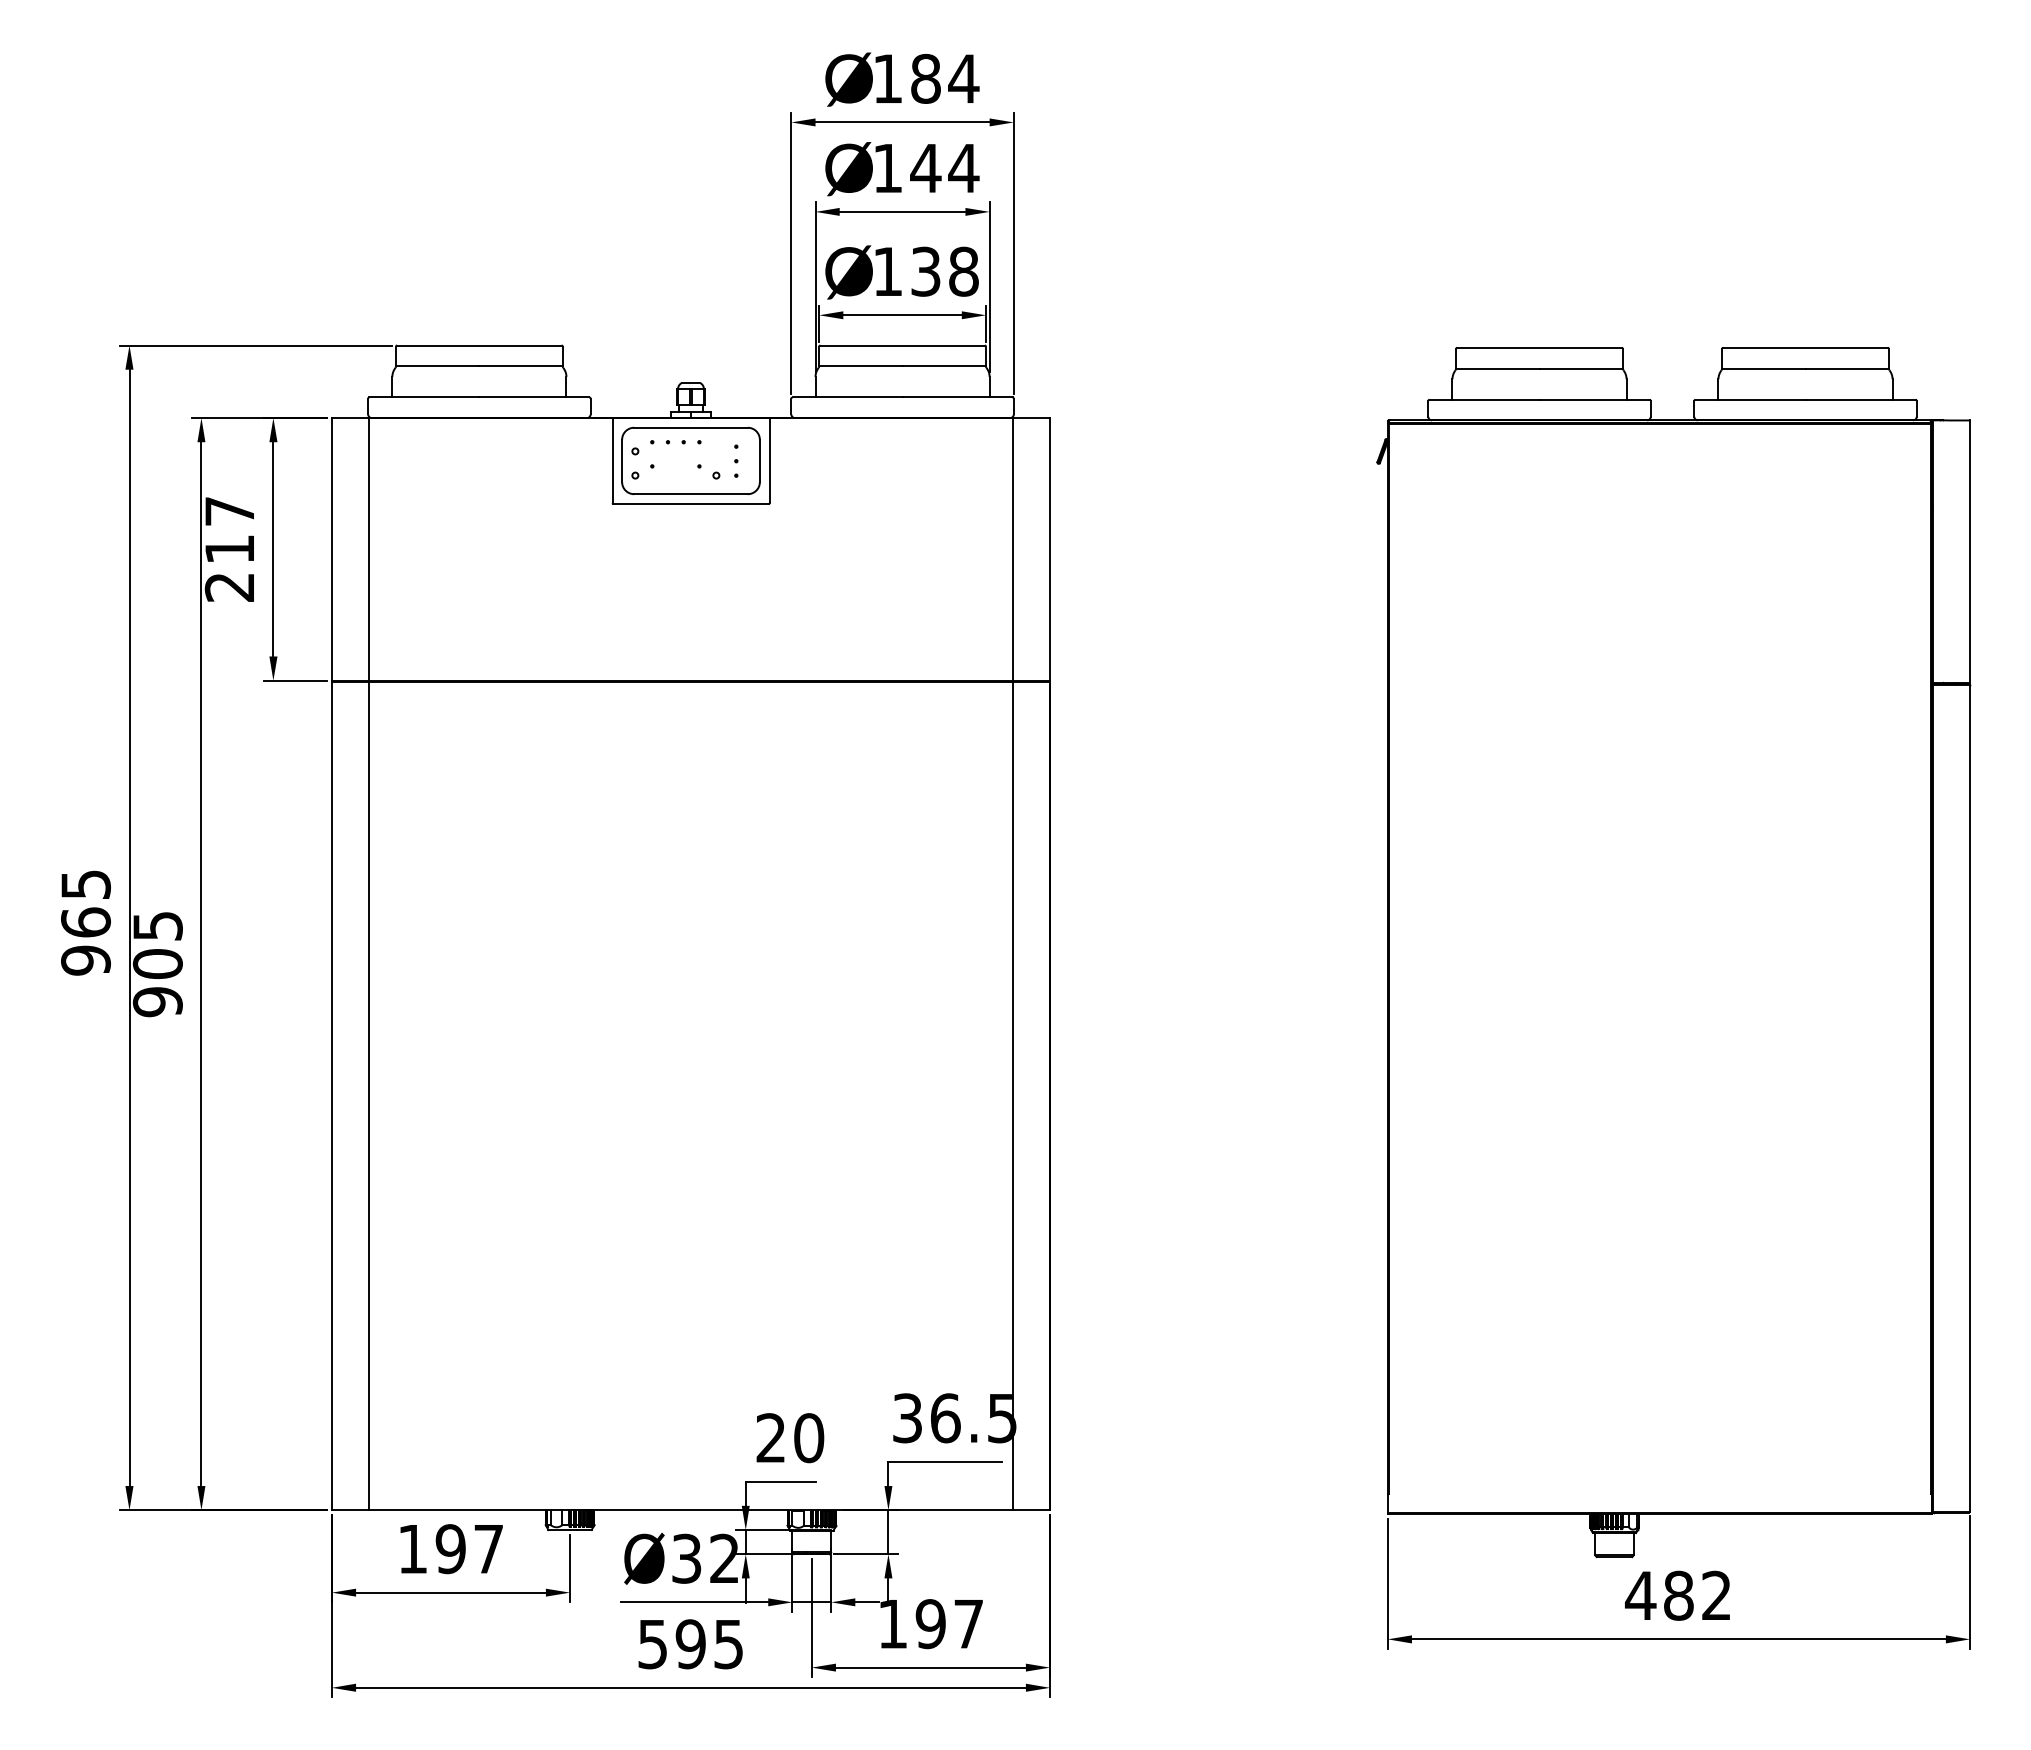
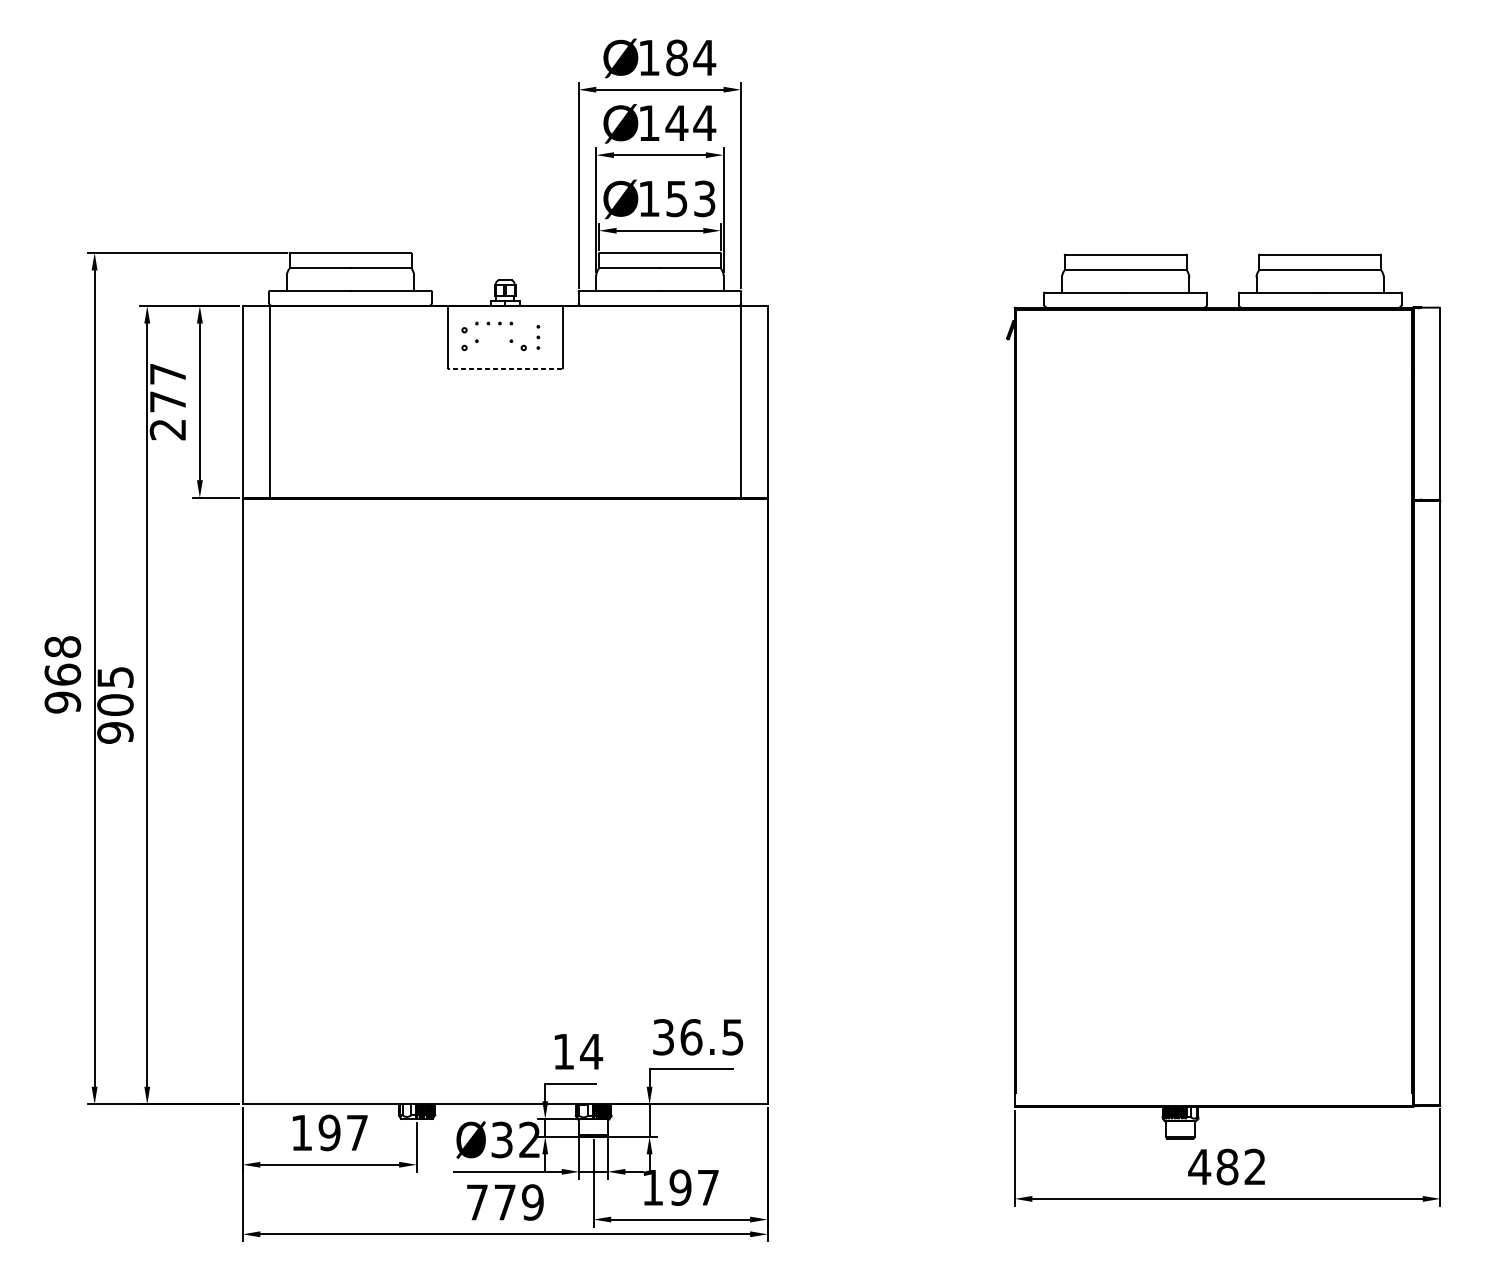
text: (945, 271) -> (691, 198), 138 -> 153
part: (690, 460) -> (504, 336), removed
line: (691, 503) -> (505, 368), solid -> dashed
text: (229, 549) -> (167, 401), 217 -> 277
text: (85, 884) -> (62, 646), 965 -> 968
line: (368, 1096) -> (269, 801), removed
line: (1013, 1096) -> (741, 801), removed
text: (790, 1438) -> (577, 1052), 20 -> 14
text: (690, 1644) -> (504, 1202), 595 -> 779

